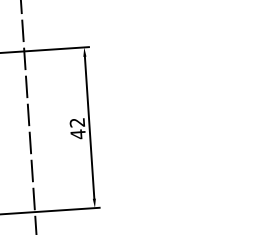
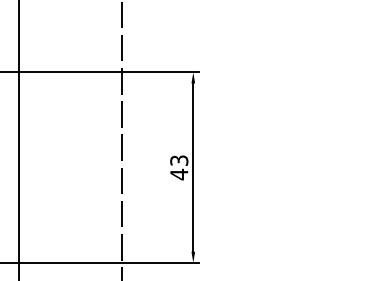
text: (77, 122) -> (179, 160), 42 -> 43

